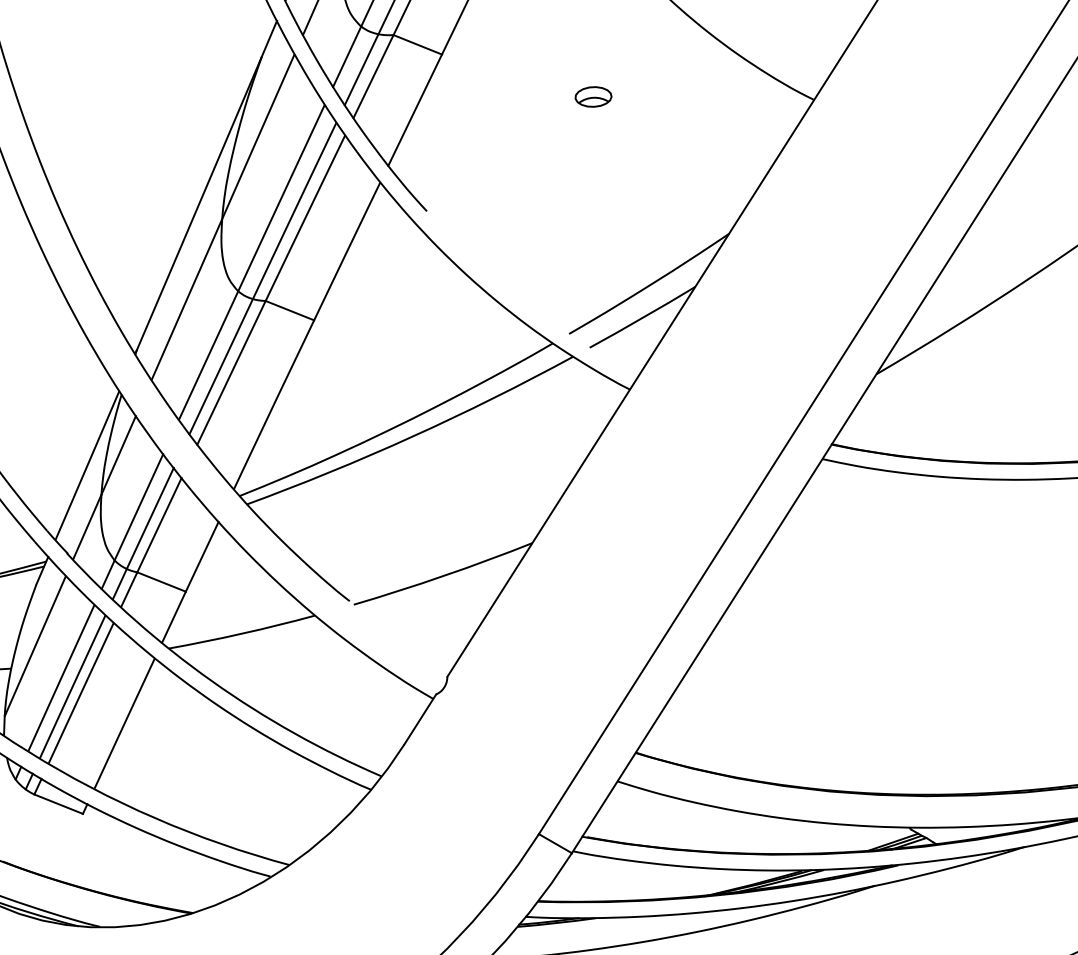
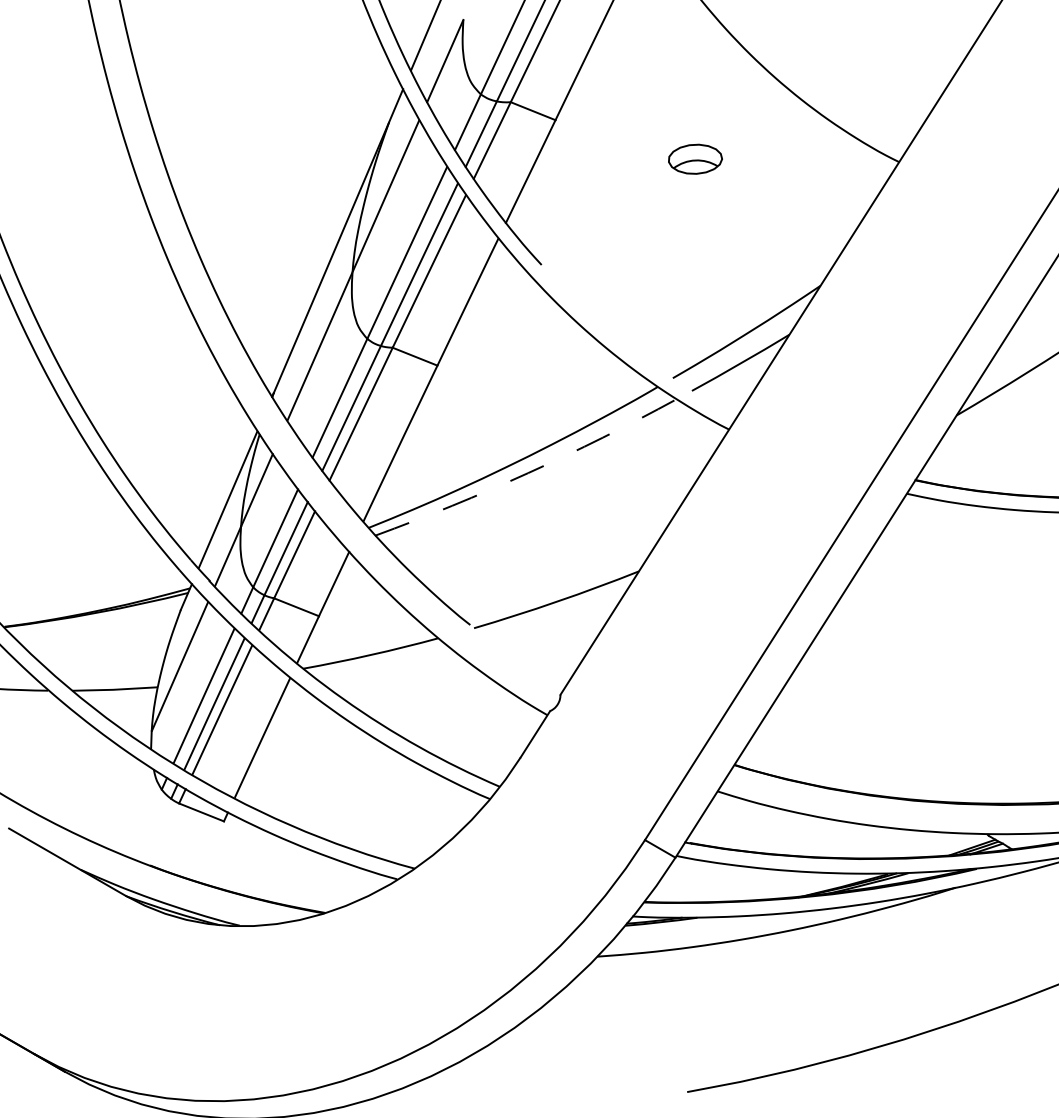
part: (593, 97) -> (695, 159), size x1.6
arc: (412, 437) -> (528, 473), solid -> dashed

